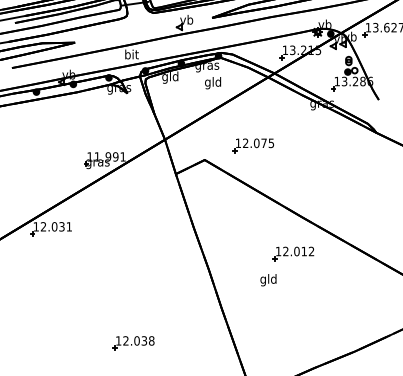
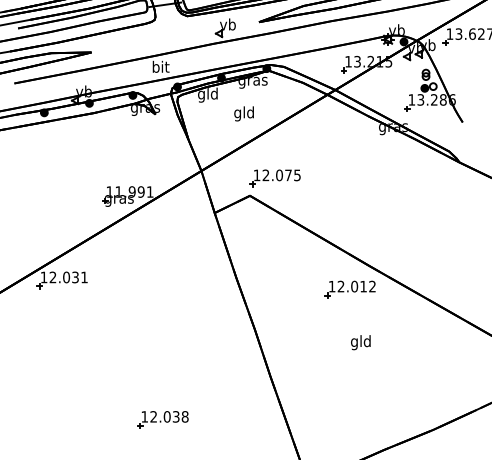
text: (212, 82) -> (243, 113), moved
part: (252, 145) -> (274, 178), moved
part: (292, 253) -> (349, 289), moved
text: (268, 280) -> (360, 342), moved

